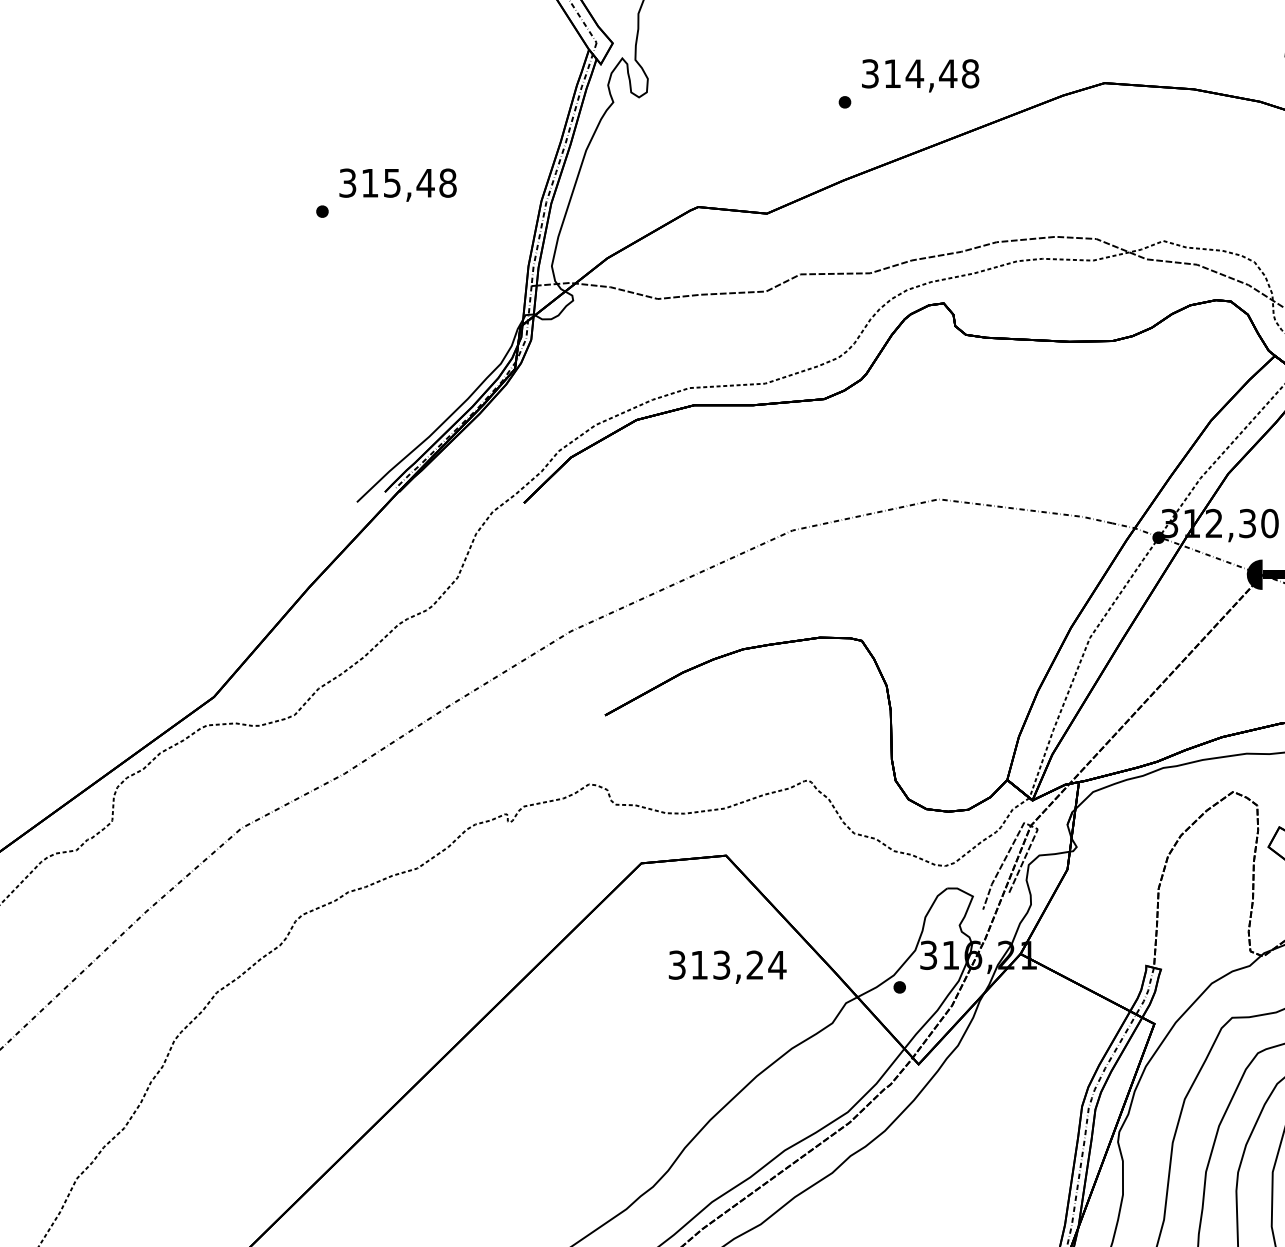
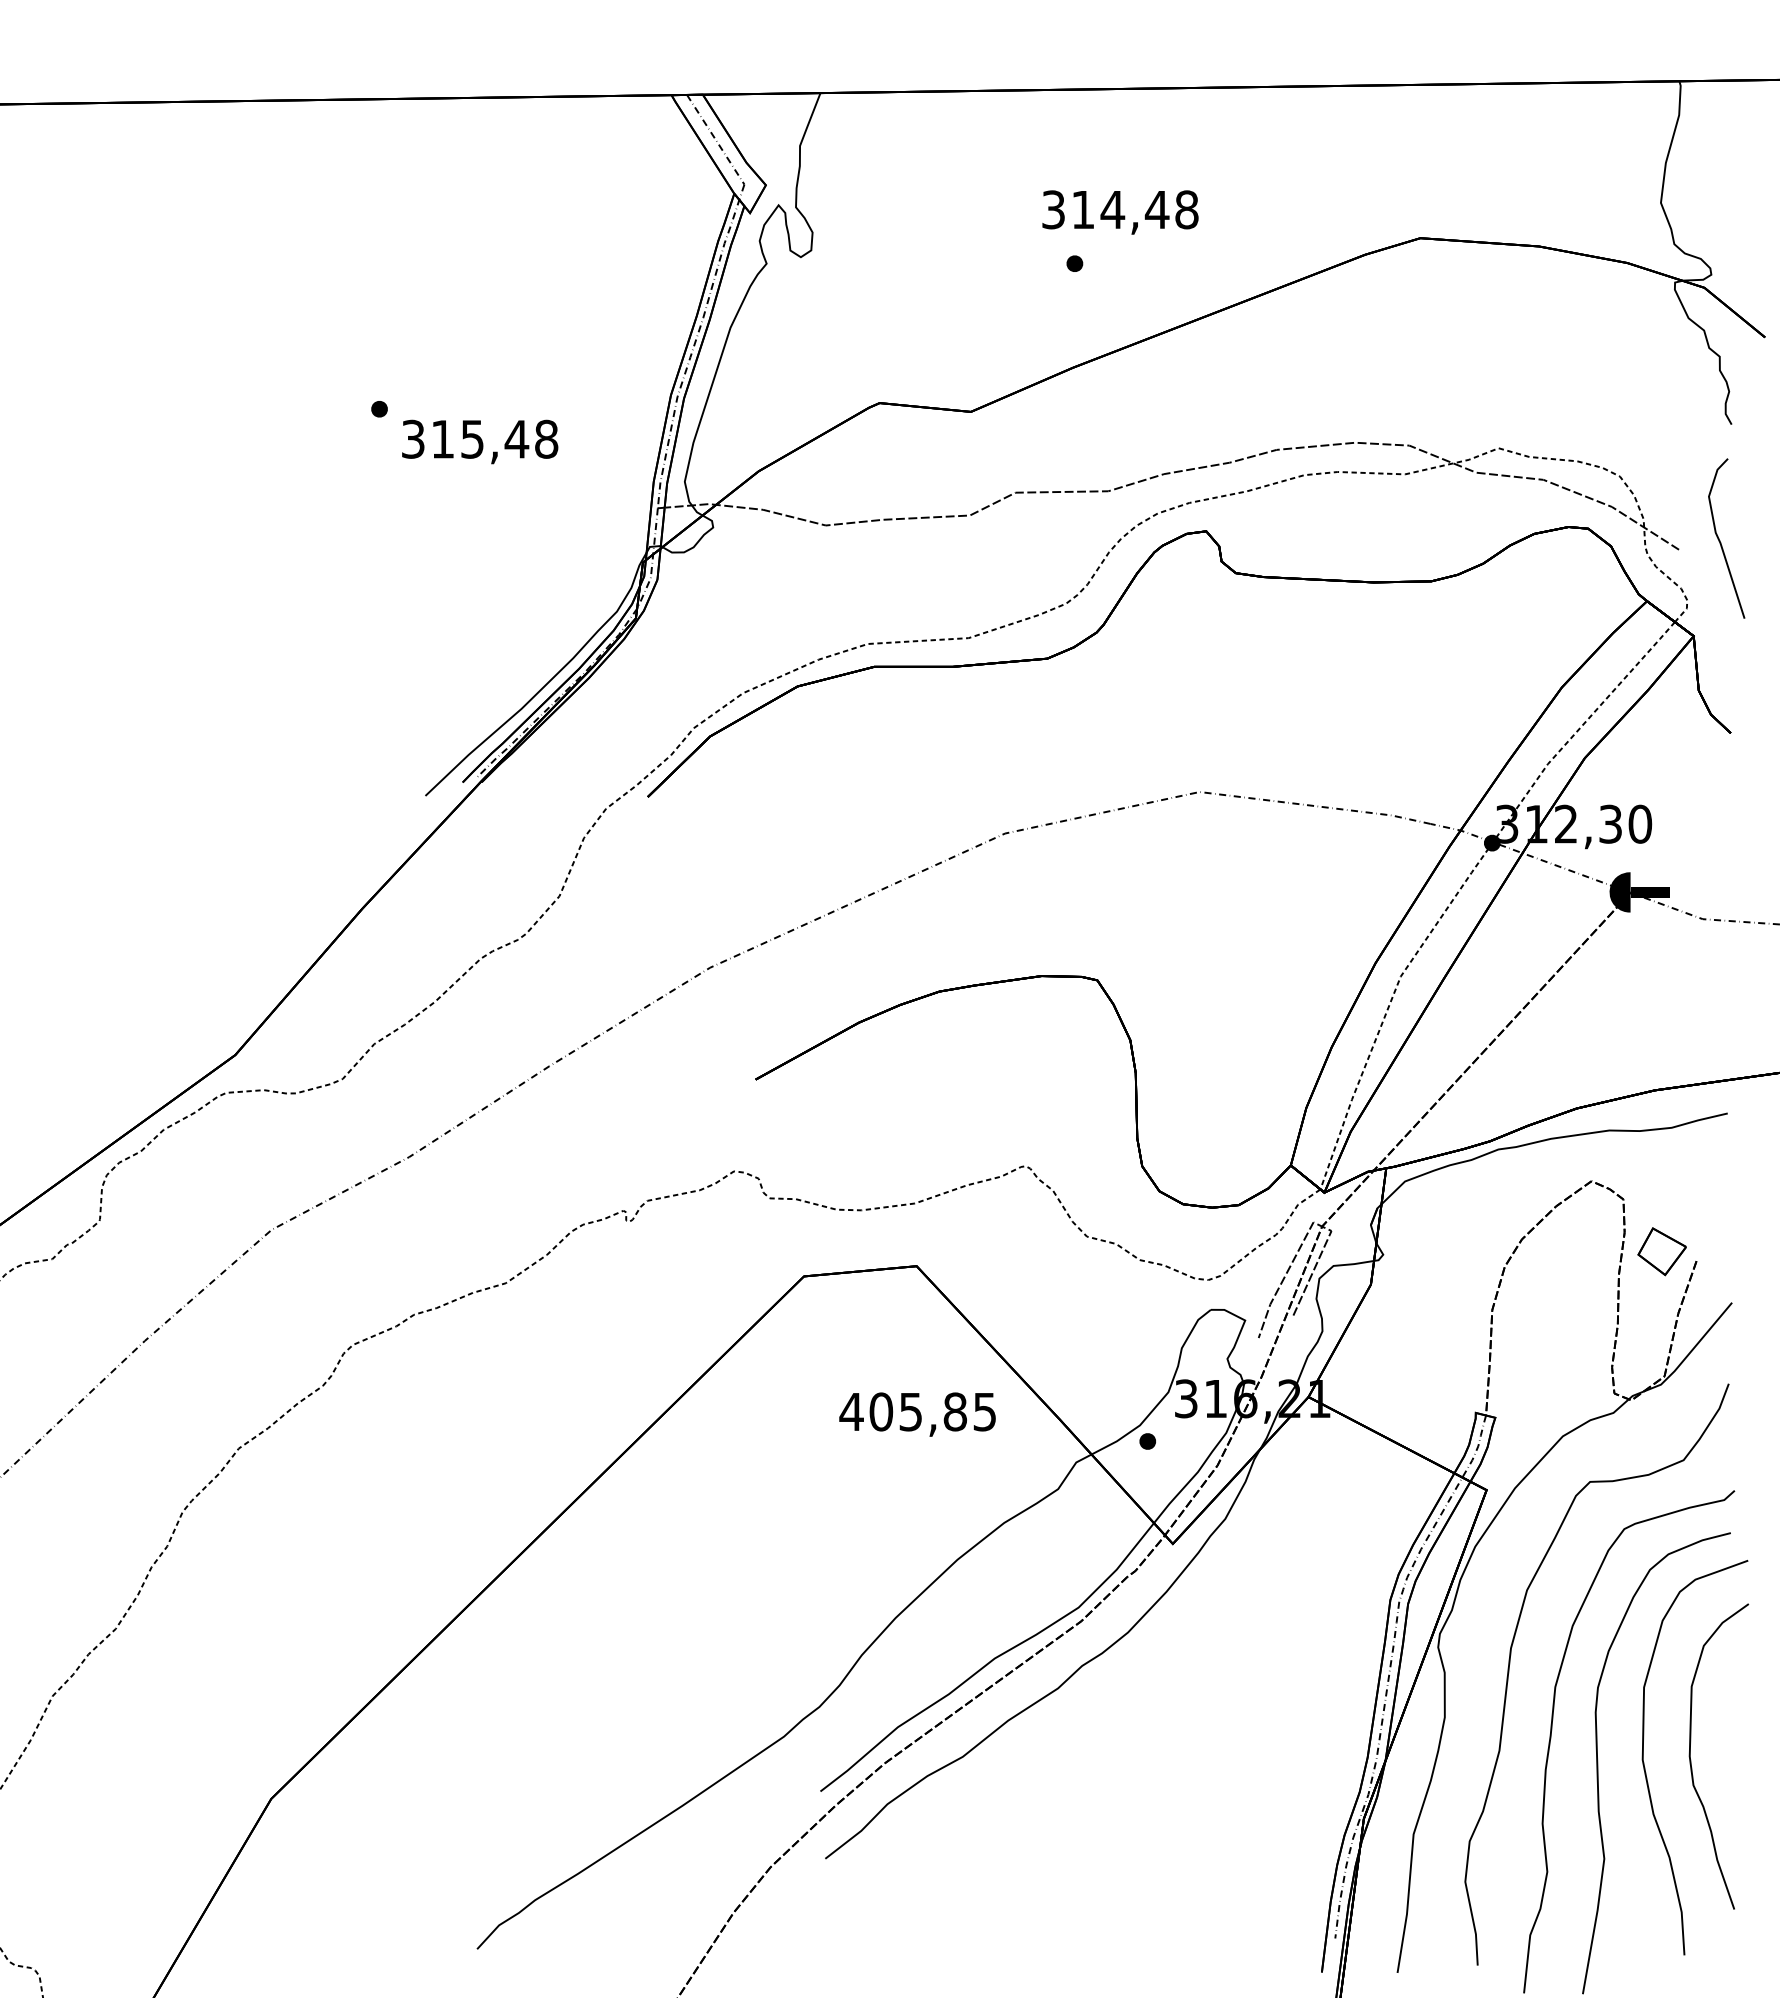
text: (920, 75) -> (1120, 212), moved
text: (398, 184) -> (480, 441), moved
text: (727, 964) -> (918, 1411), 313,24 -> 405,85

